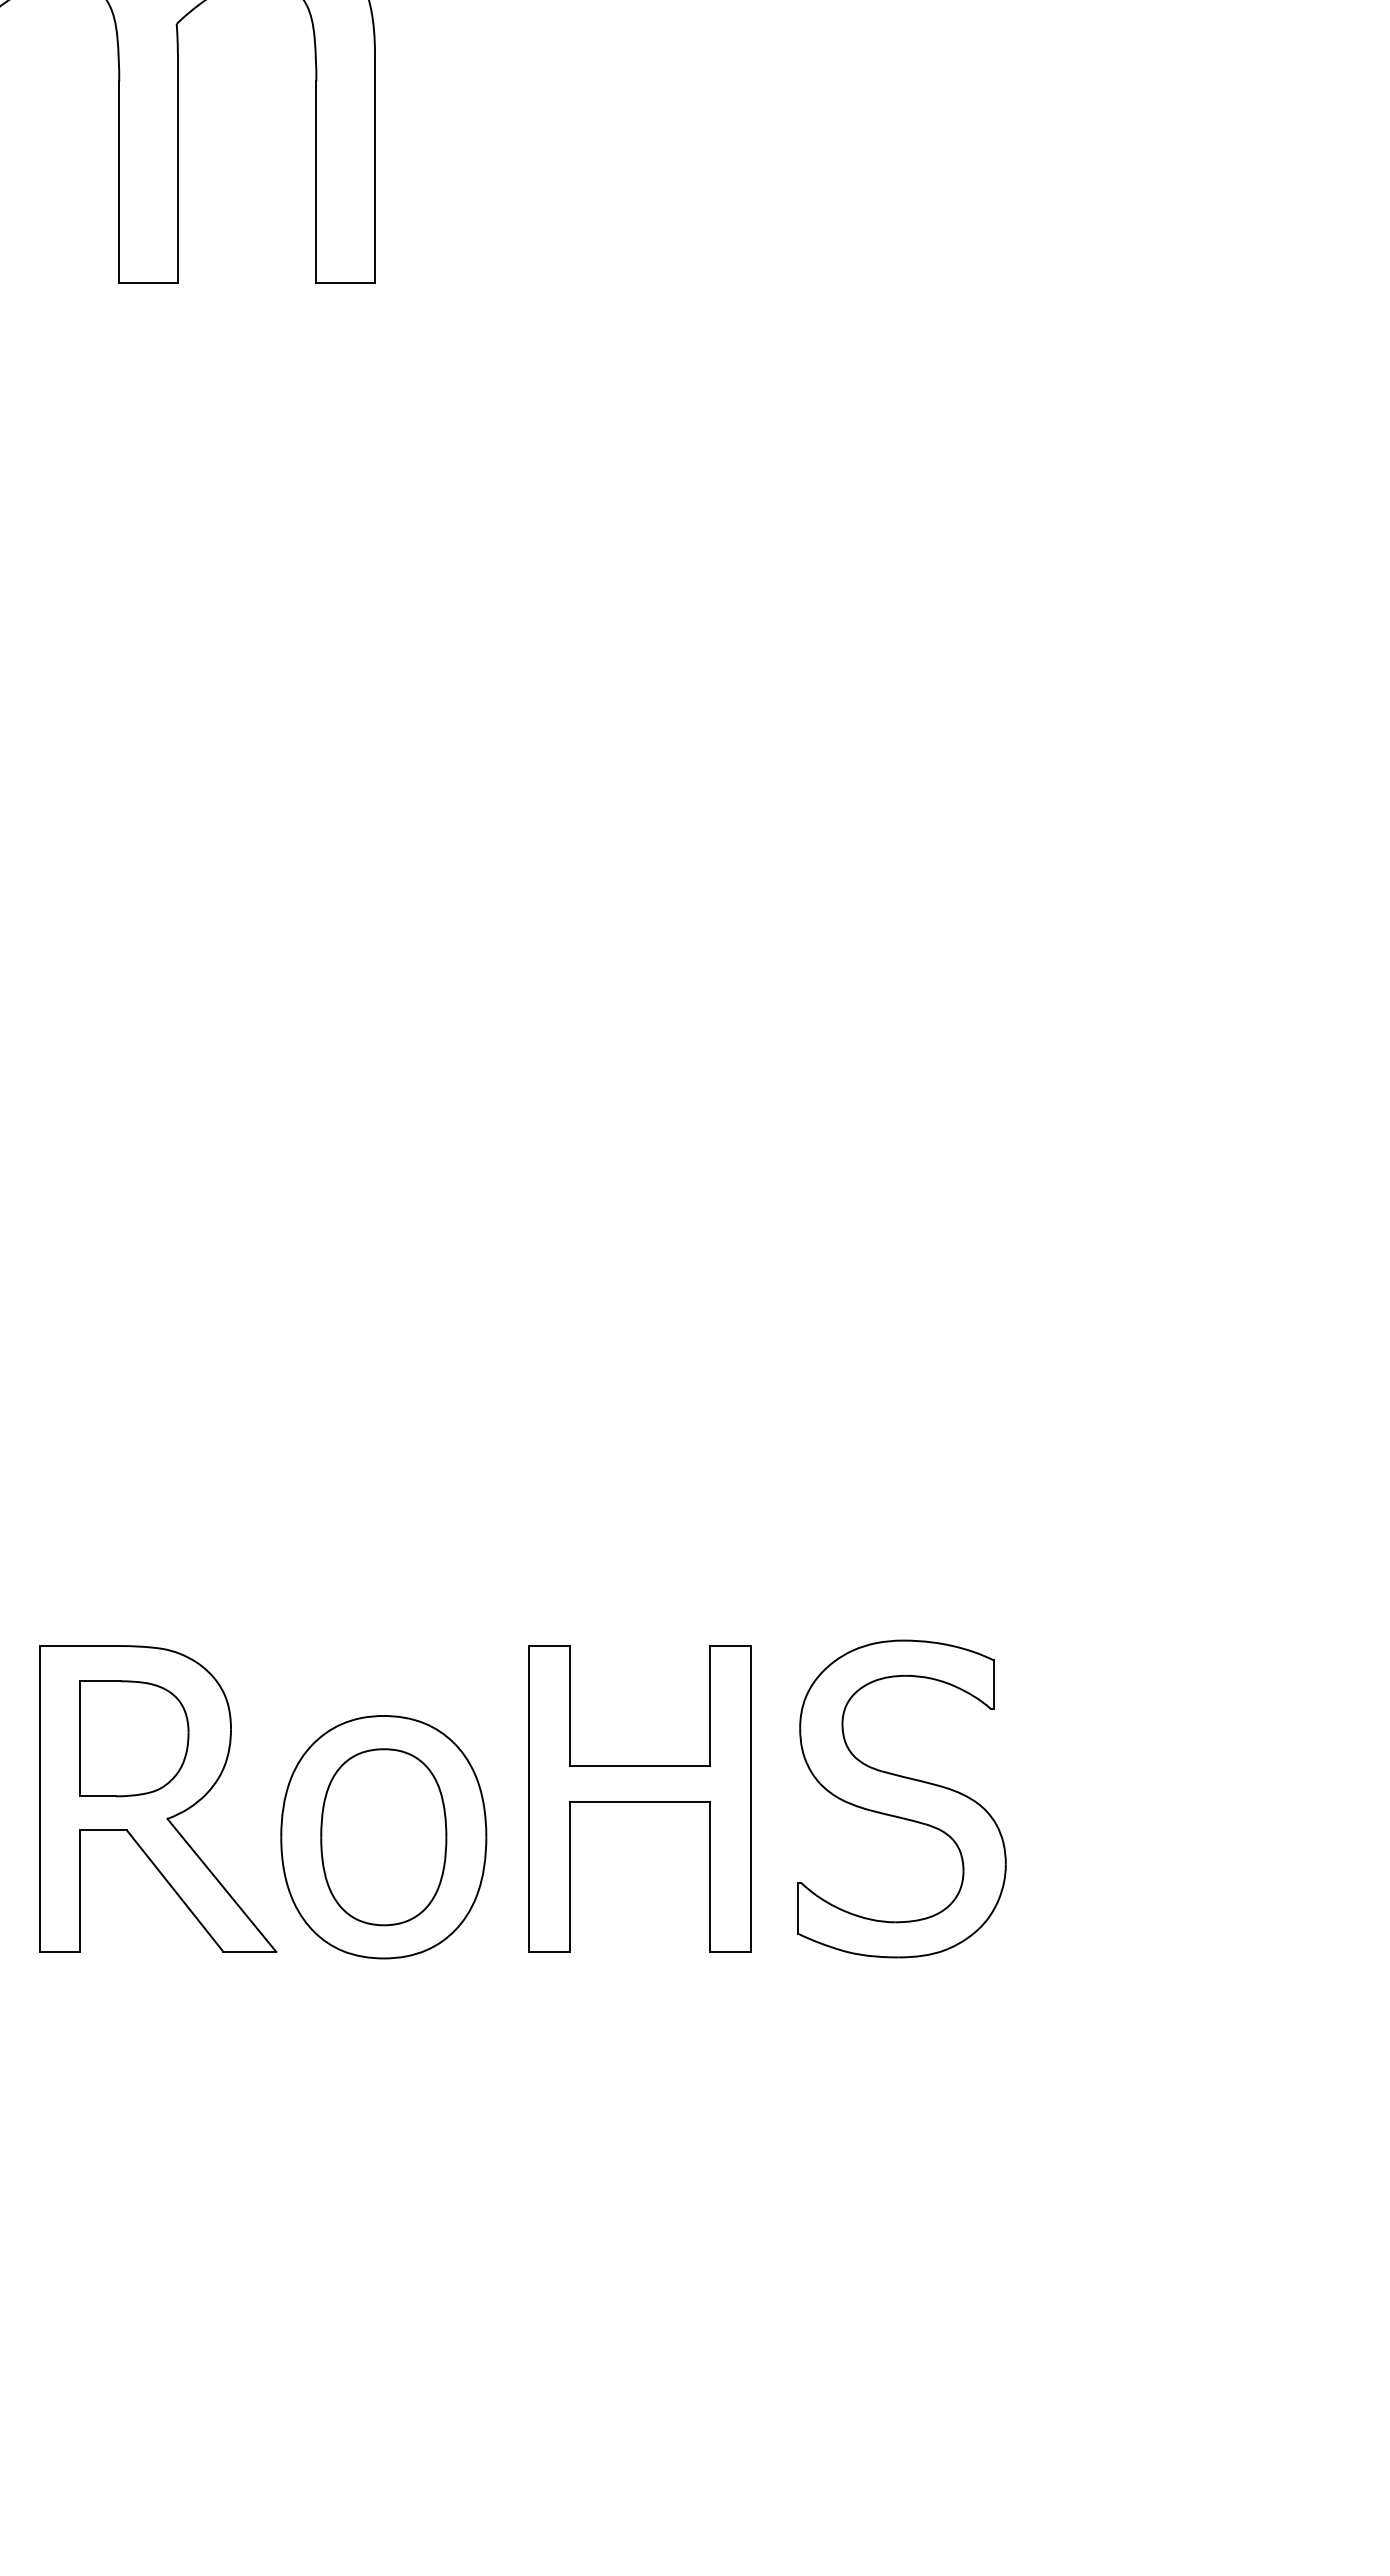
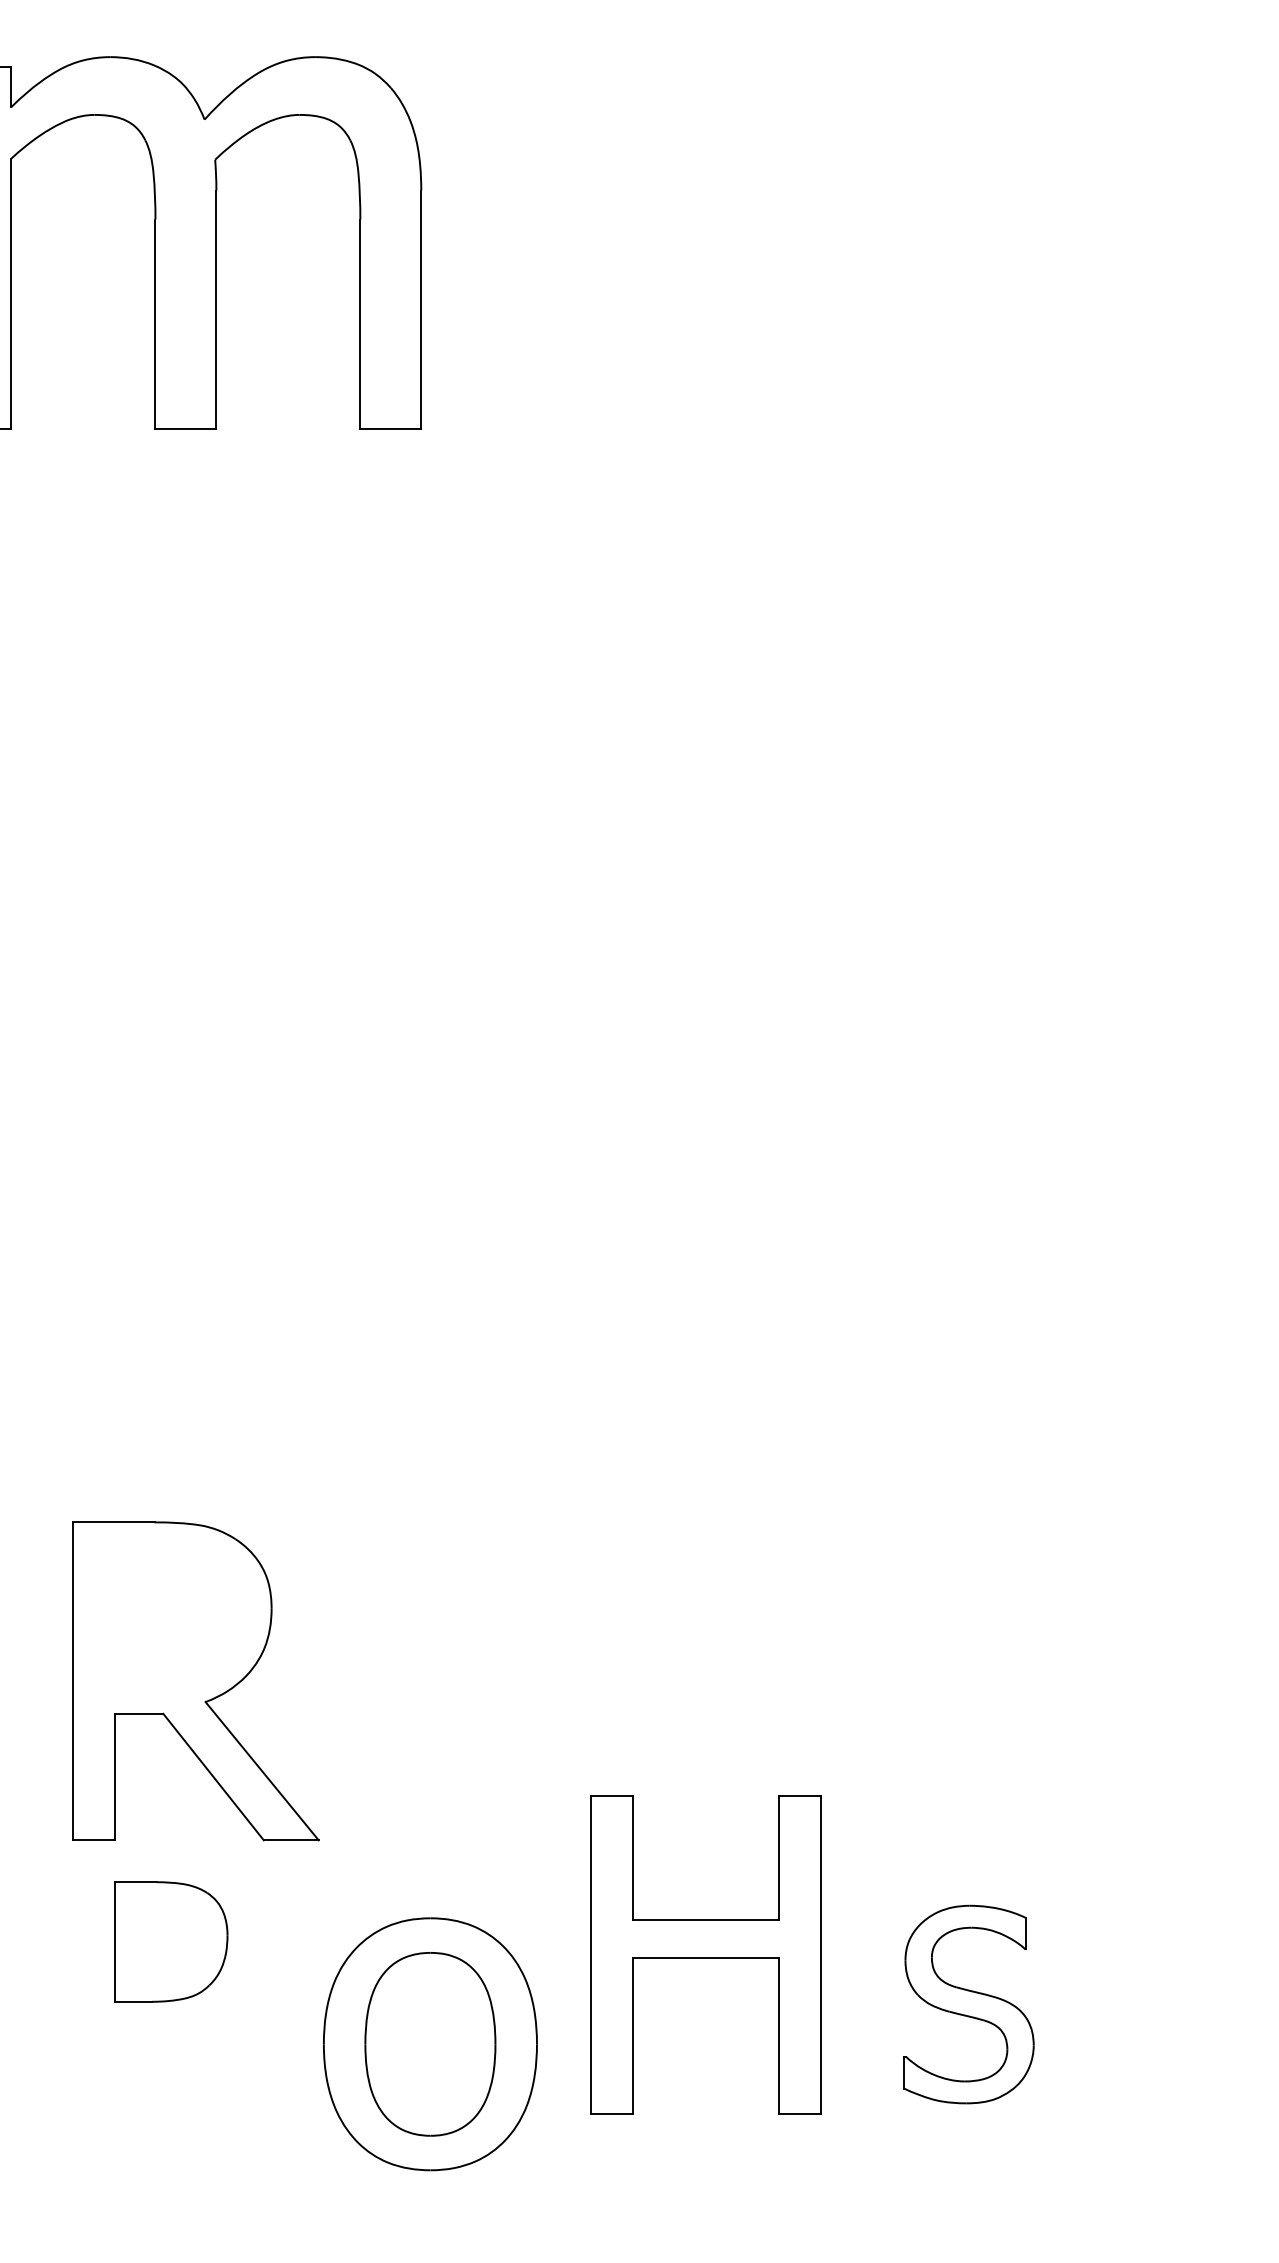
part: (158, 1798) -> (196, 1680), moved
part: (639, 1798) -> (705, 1954), moved
part: (901, 1798) -> (968, 2004), size x0.6

